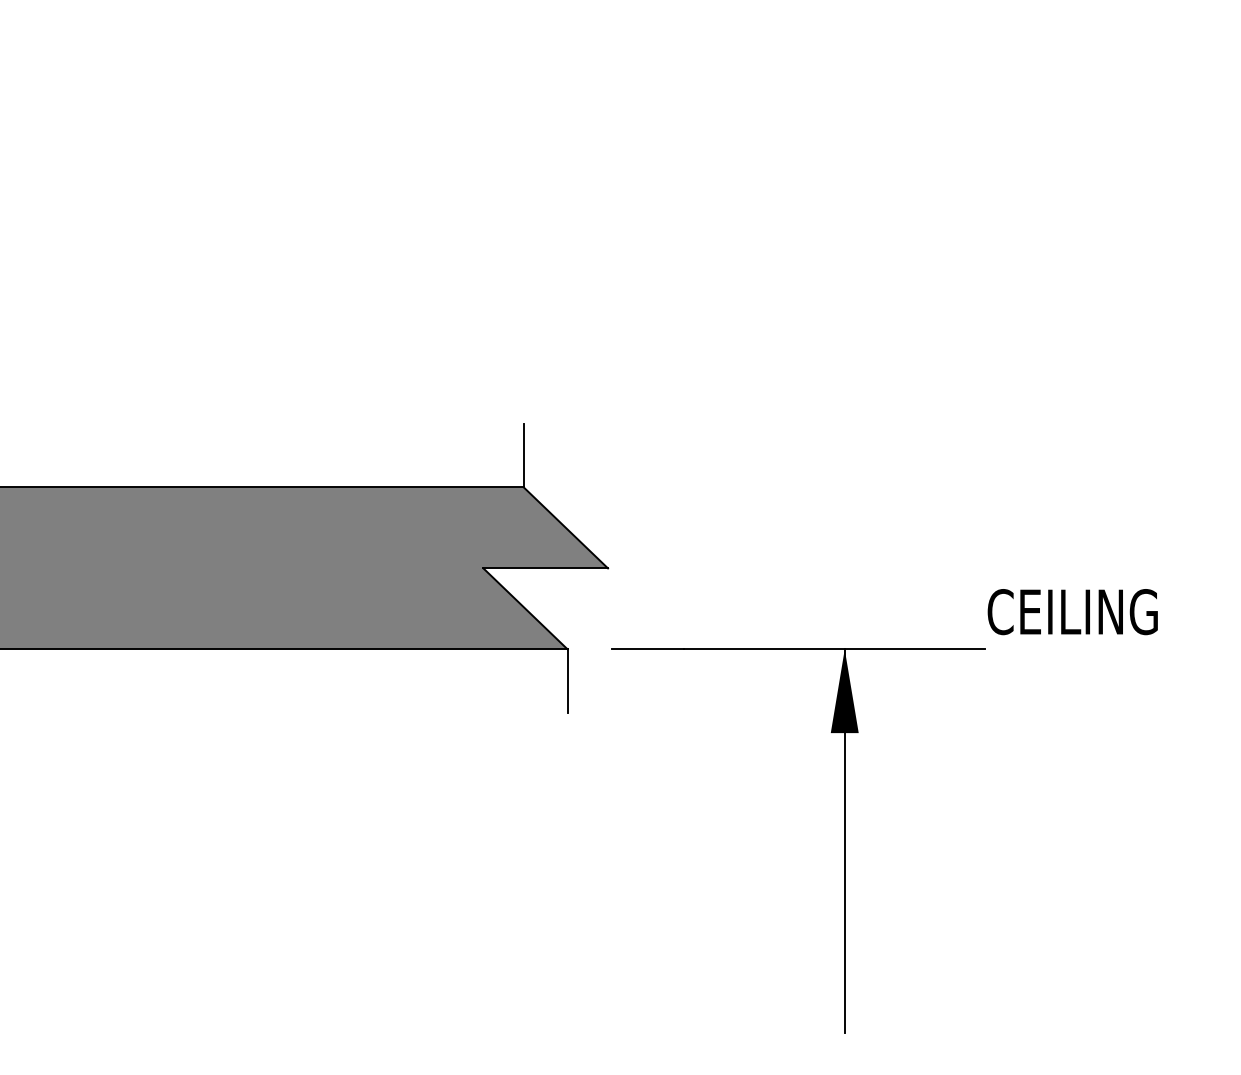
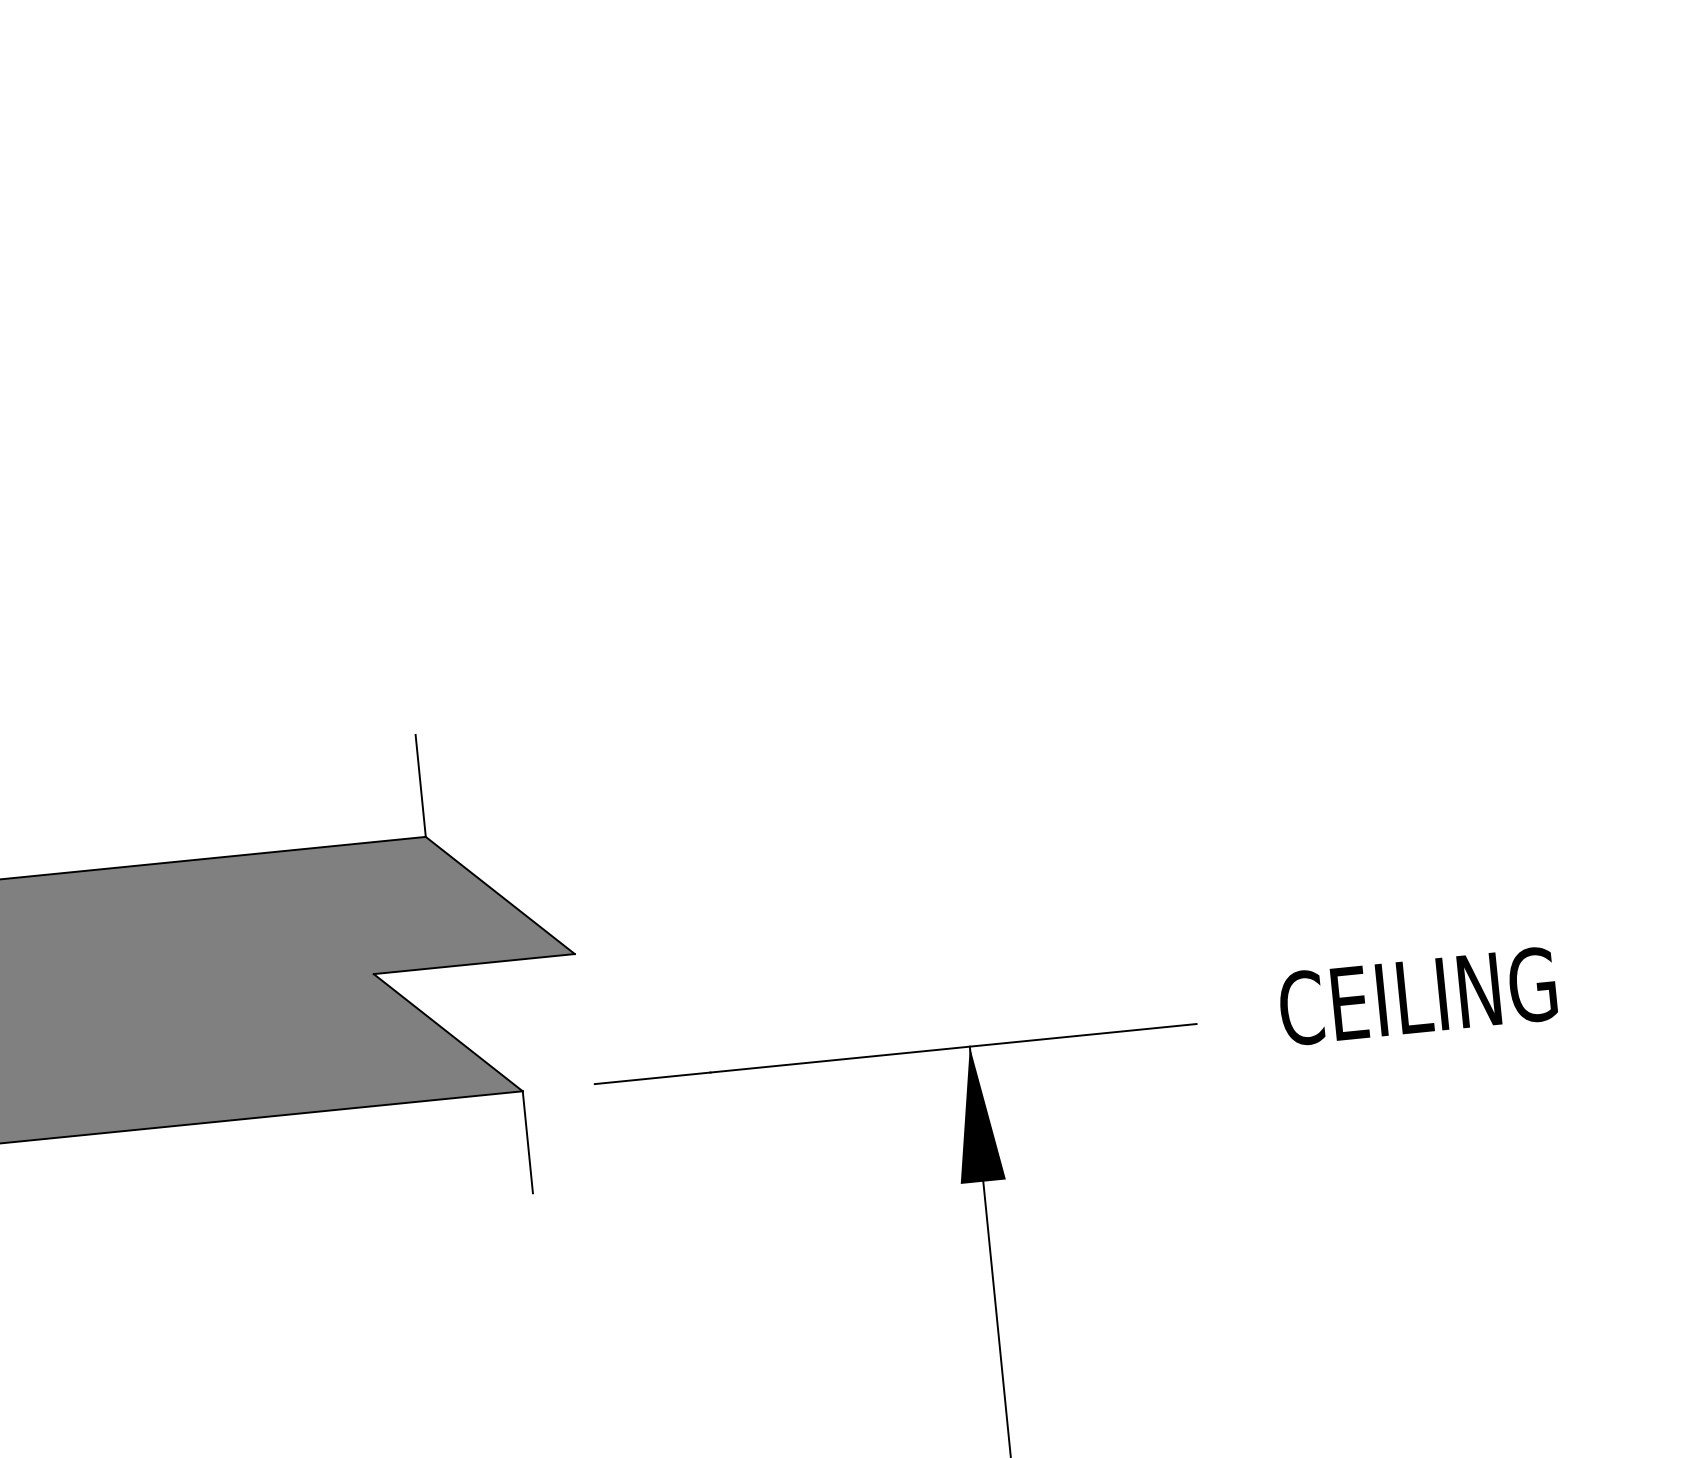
text: (1072, 612) -> (1417, 997), moved

